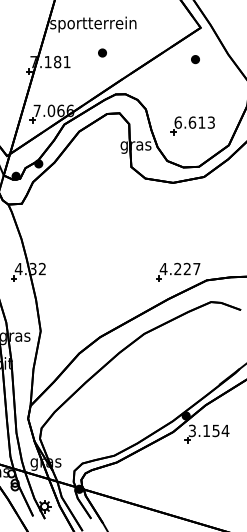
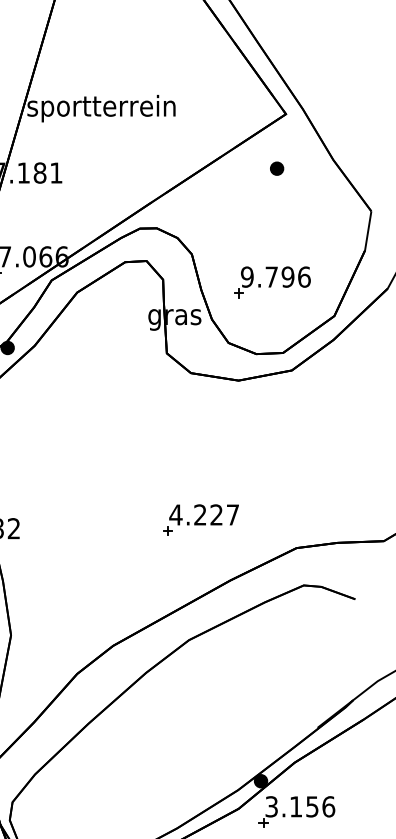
part: (102, 52) -> (117, 156), removed
text: (194, 122) -> (275, 276), 6.613 -> 9.796
part: (178, 271) -> (201, 519), moved
text: (225, 430) -> (328, 806), 3.154 -> 3.156

